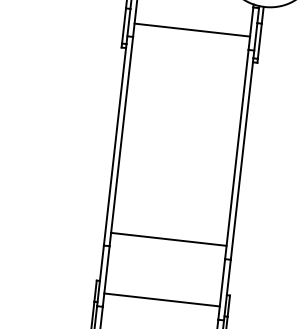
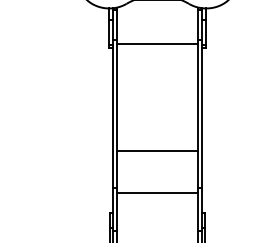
line: (192, 30) -> (157, 44), moved
line: (168, 239) -> (157, 151), moved
line: (161, 300) -> (157, 193), moved

